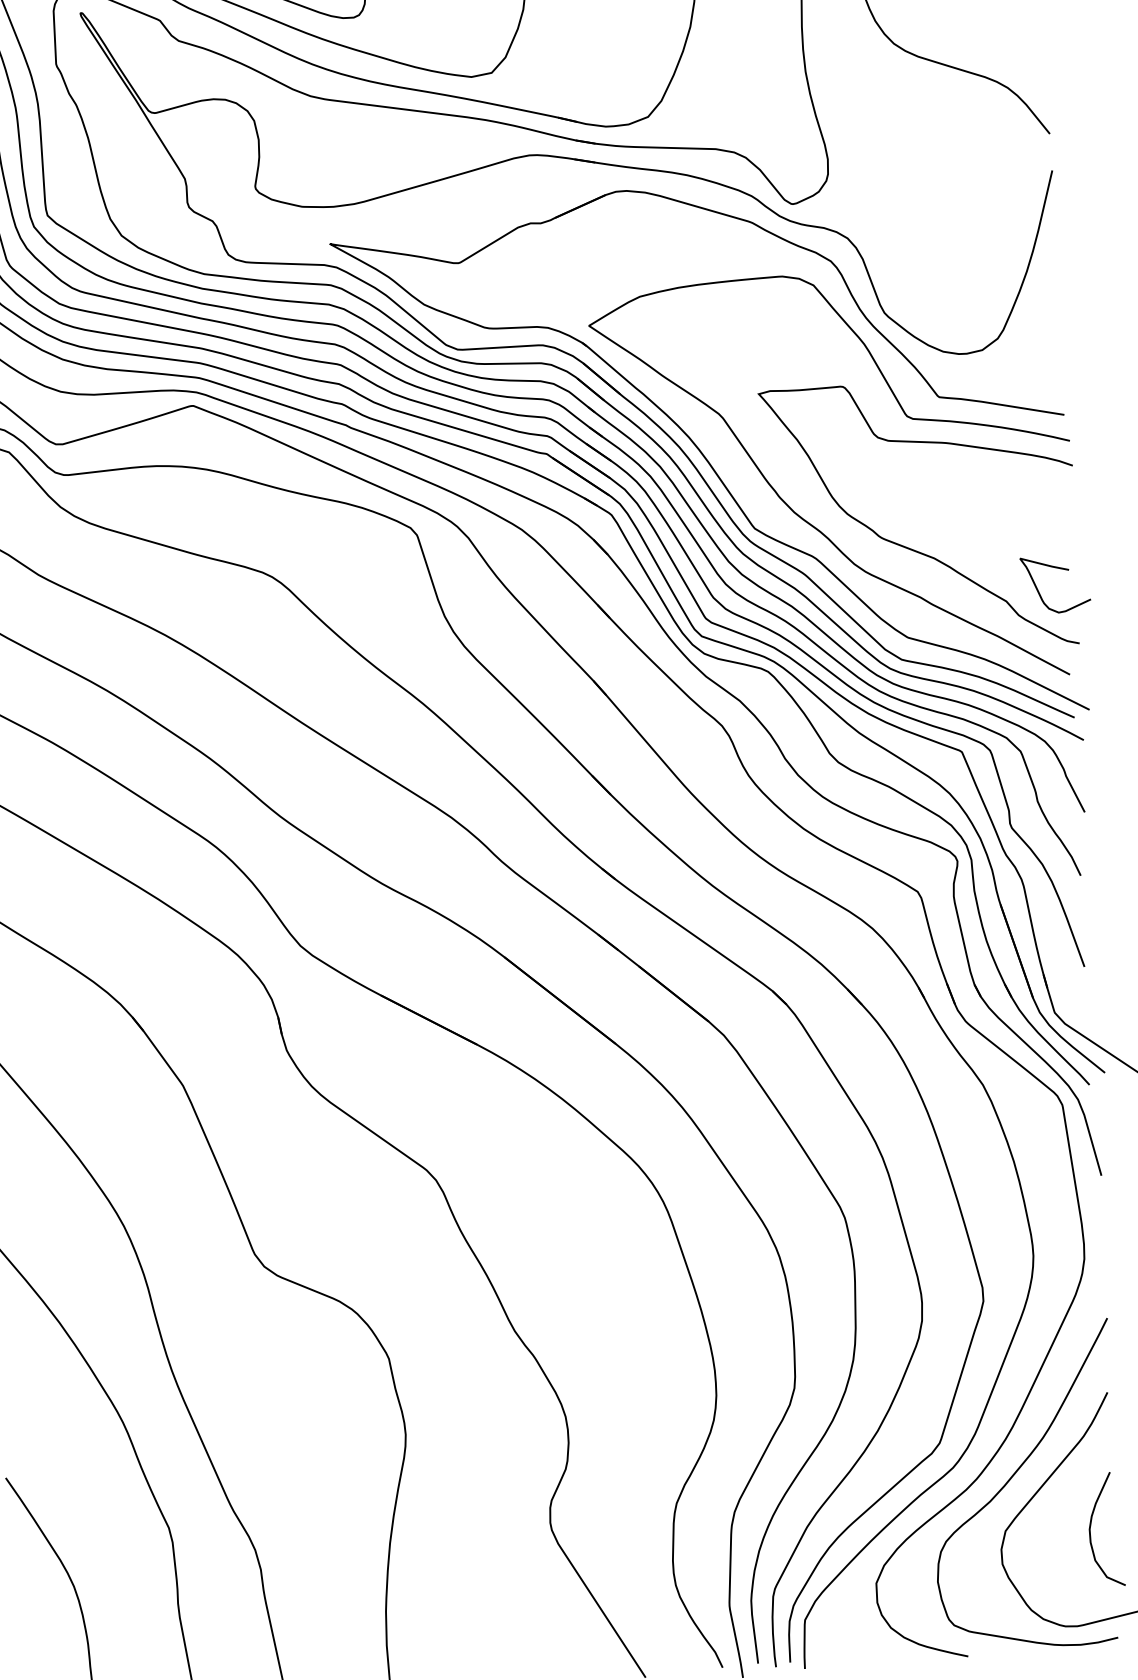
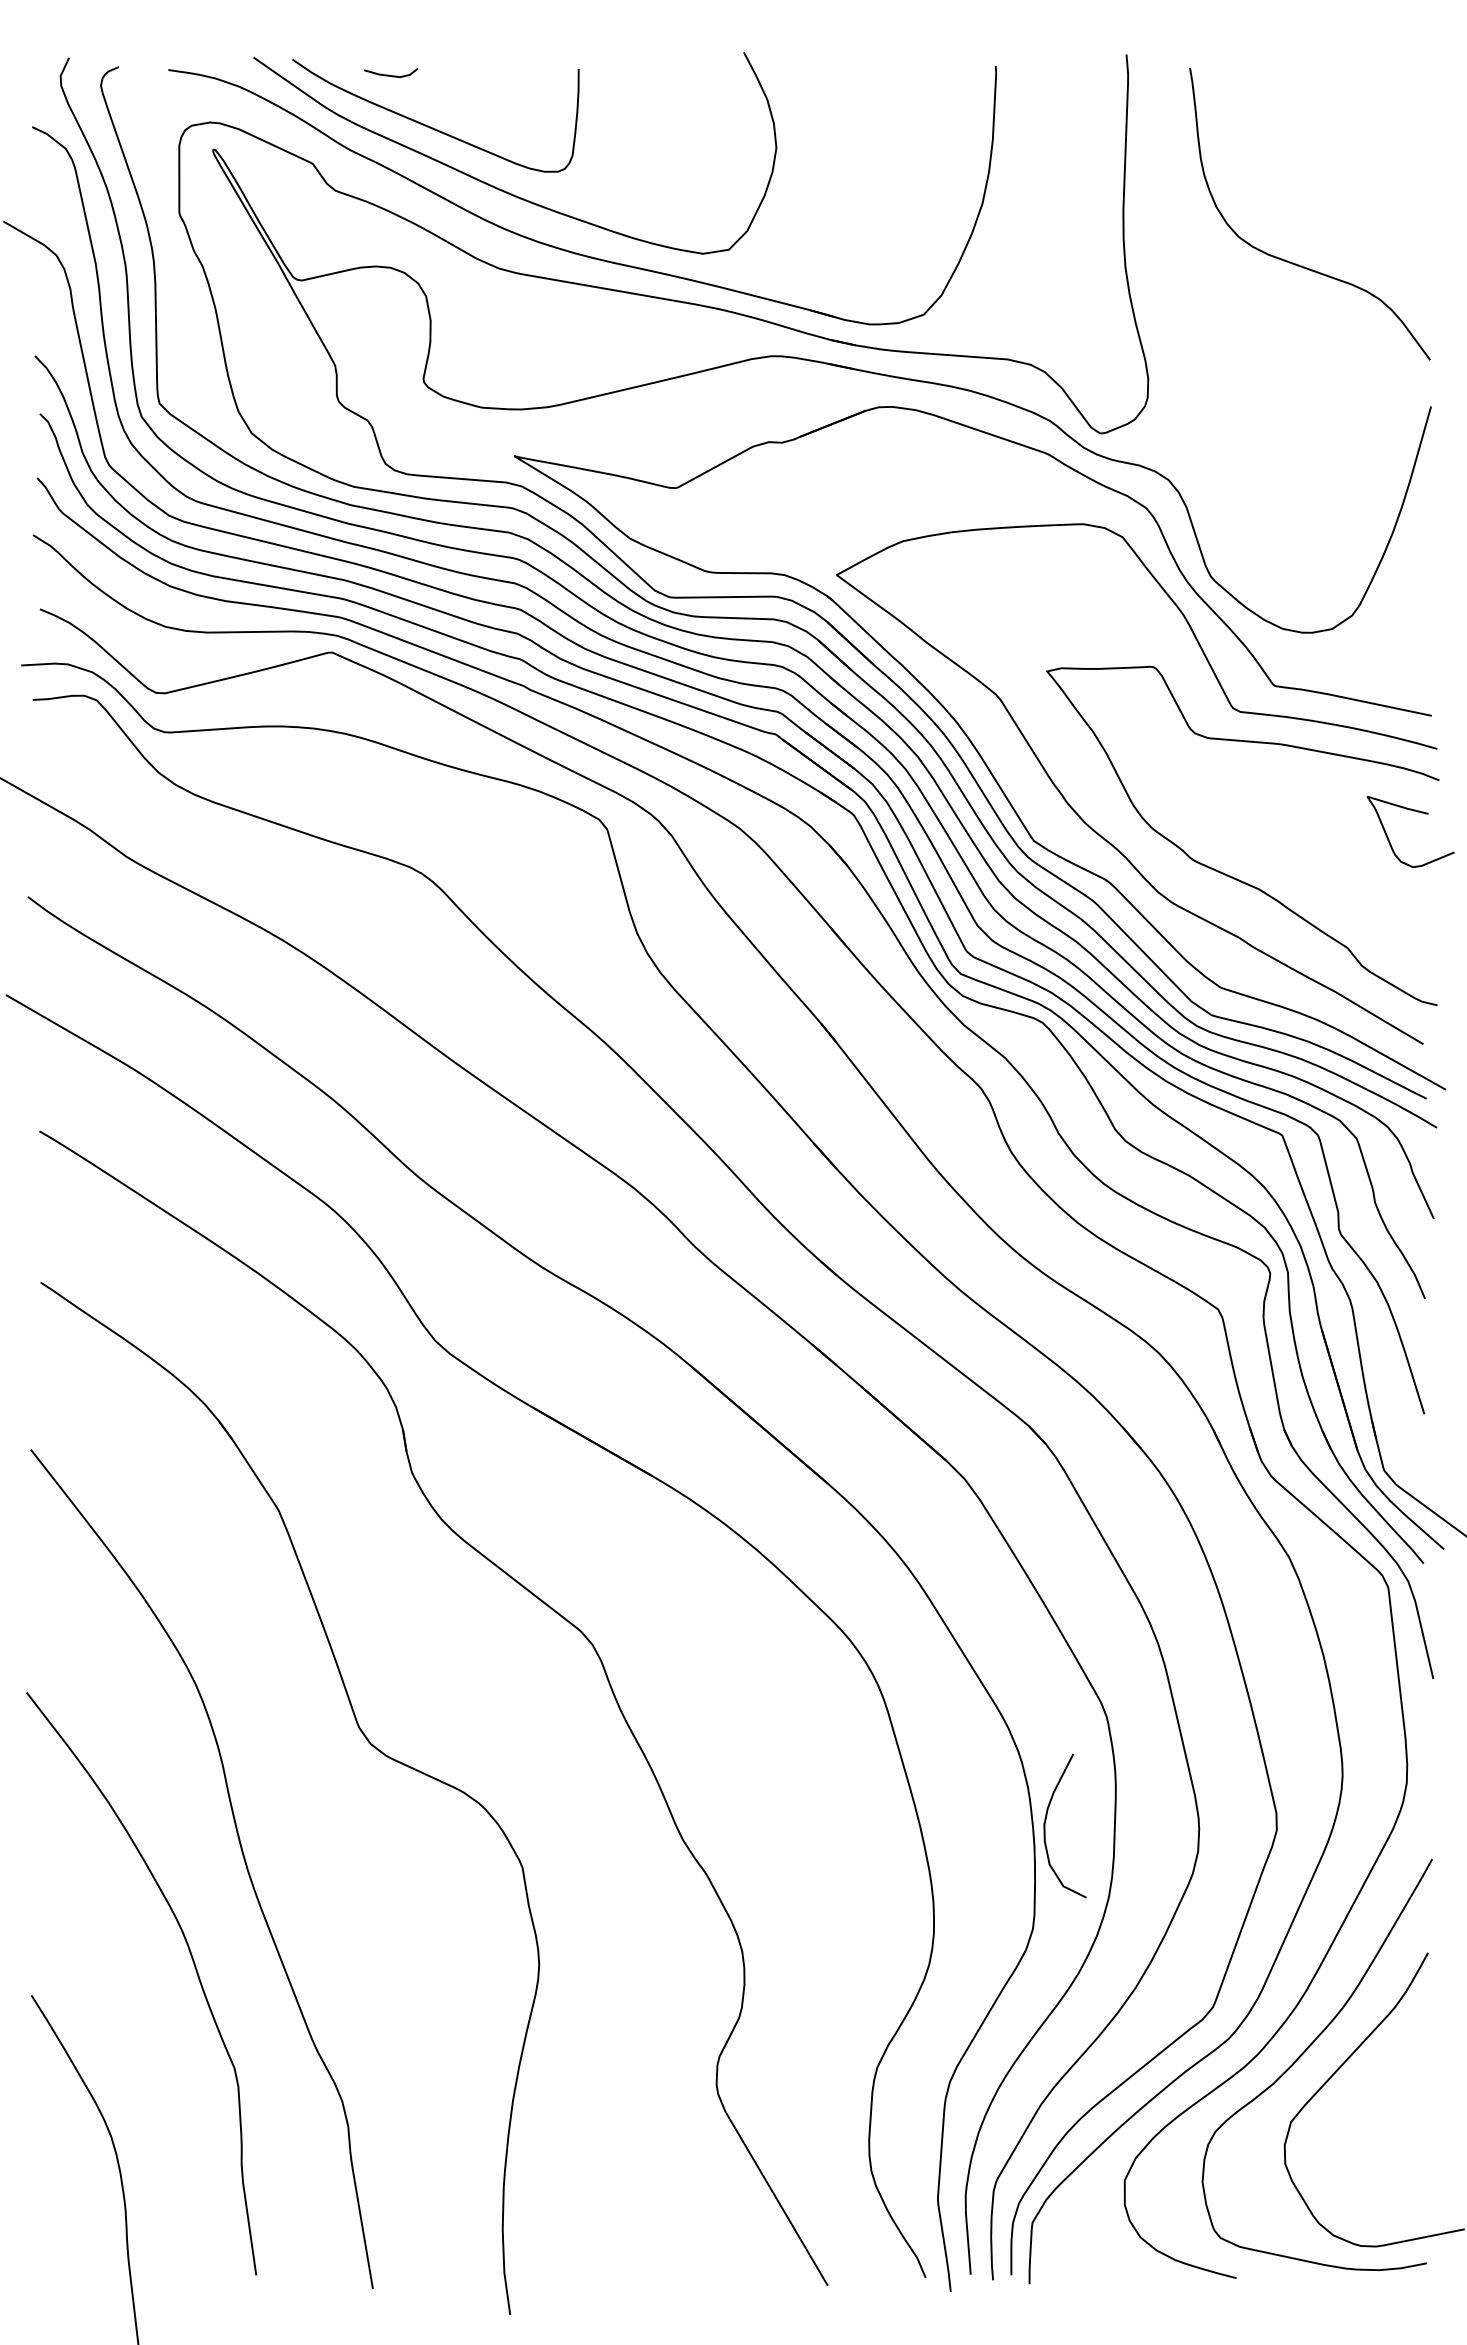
curve: (1060, 569) -> (1417, 812), moved
curve: (1091, 1525) -> (1046, 1820), moved

